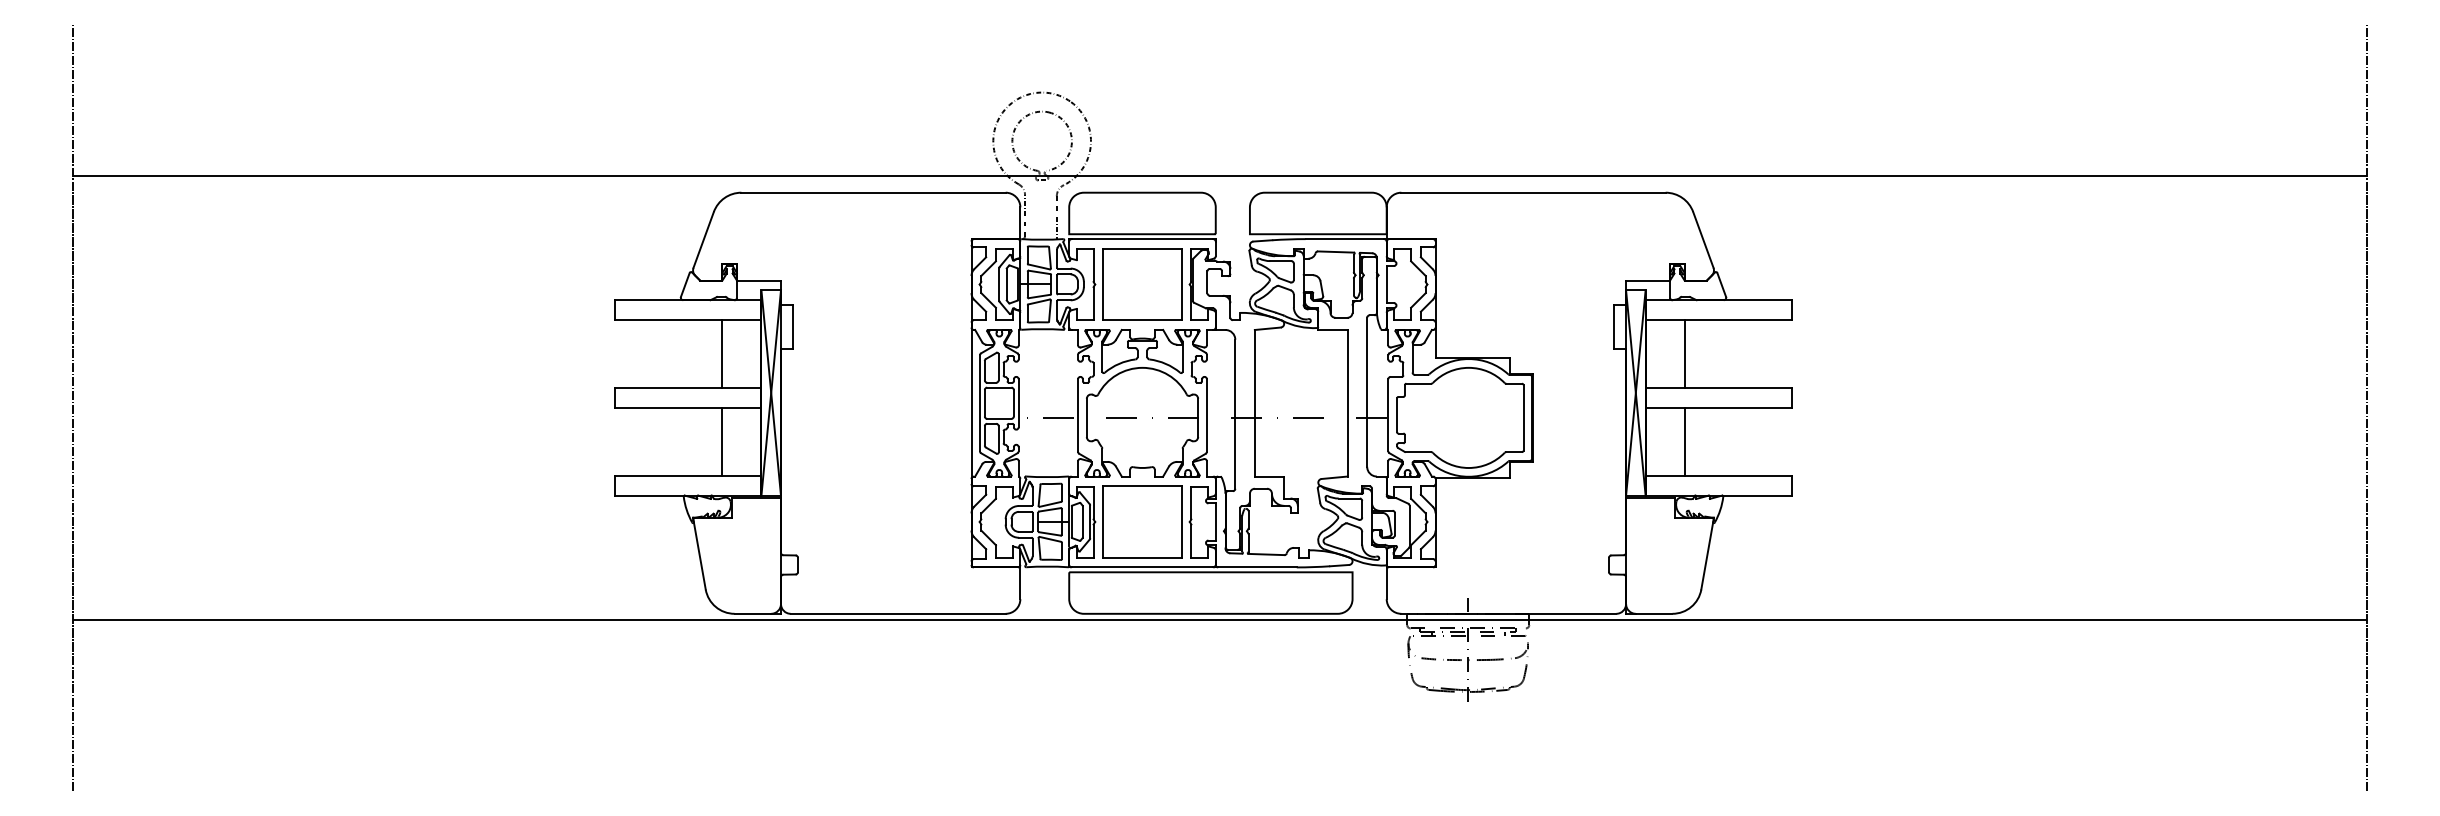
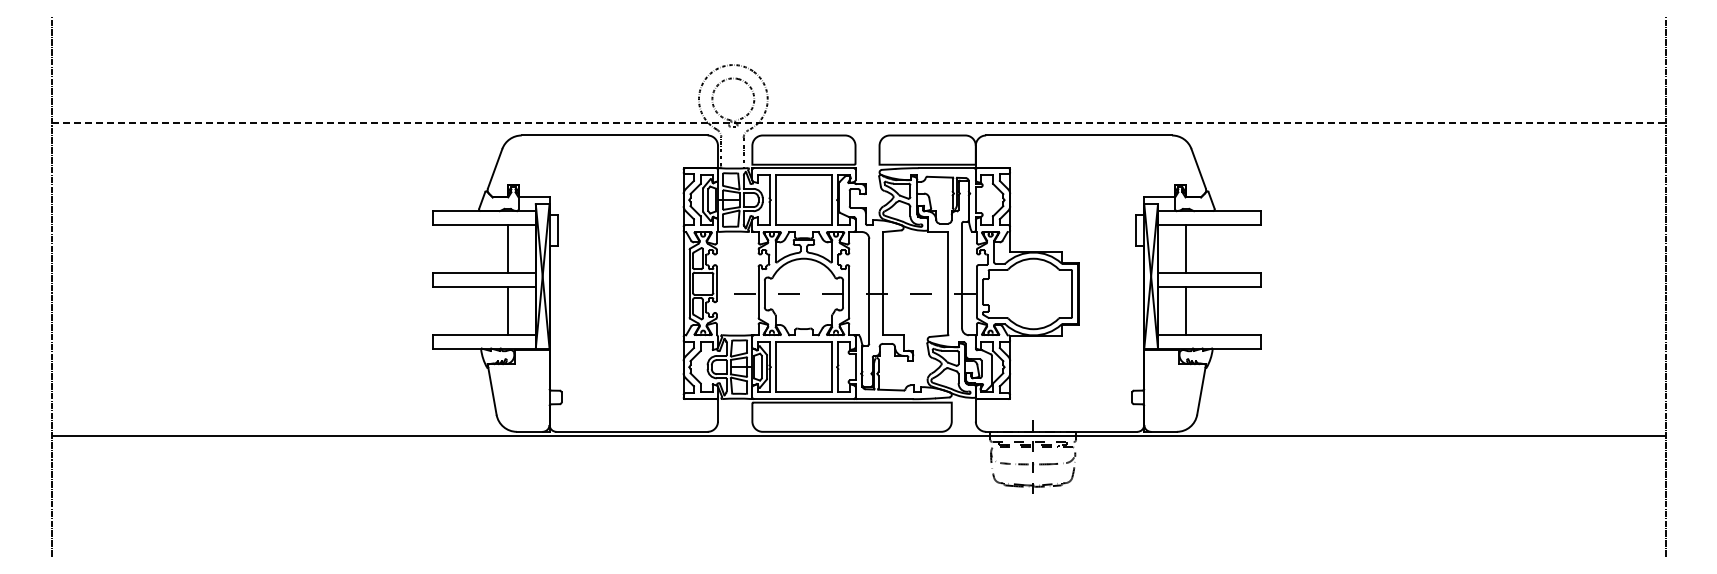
line: (1220, 175) -> (858, 123), solid -> dashed

